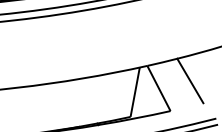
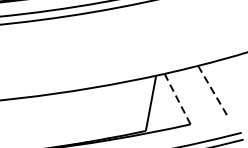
line: (190, 80) -> (212, 90), solid -> dashed
line: (158, 88) -> (177, 99), solid -> dashed

